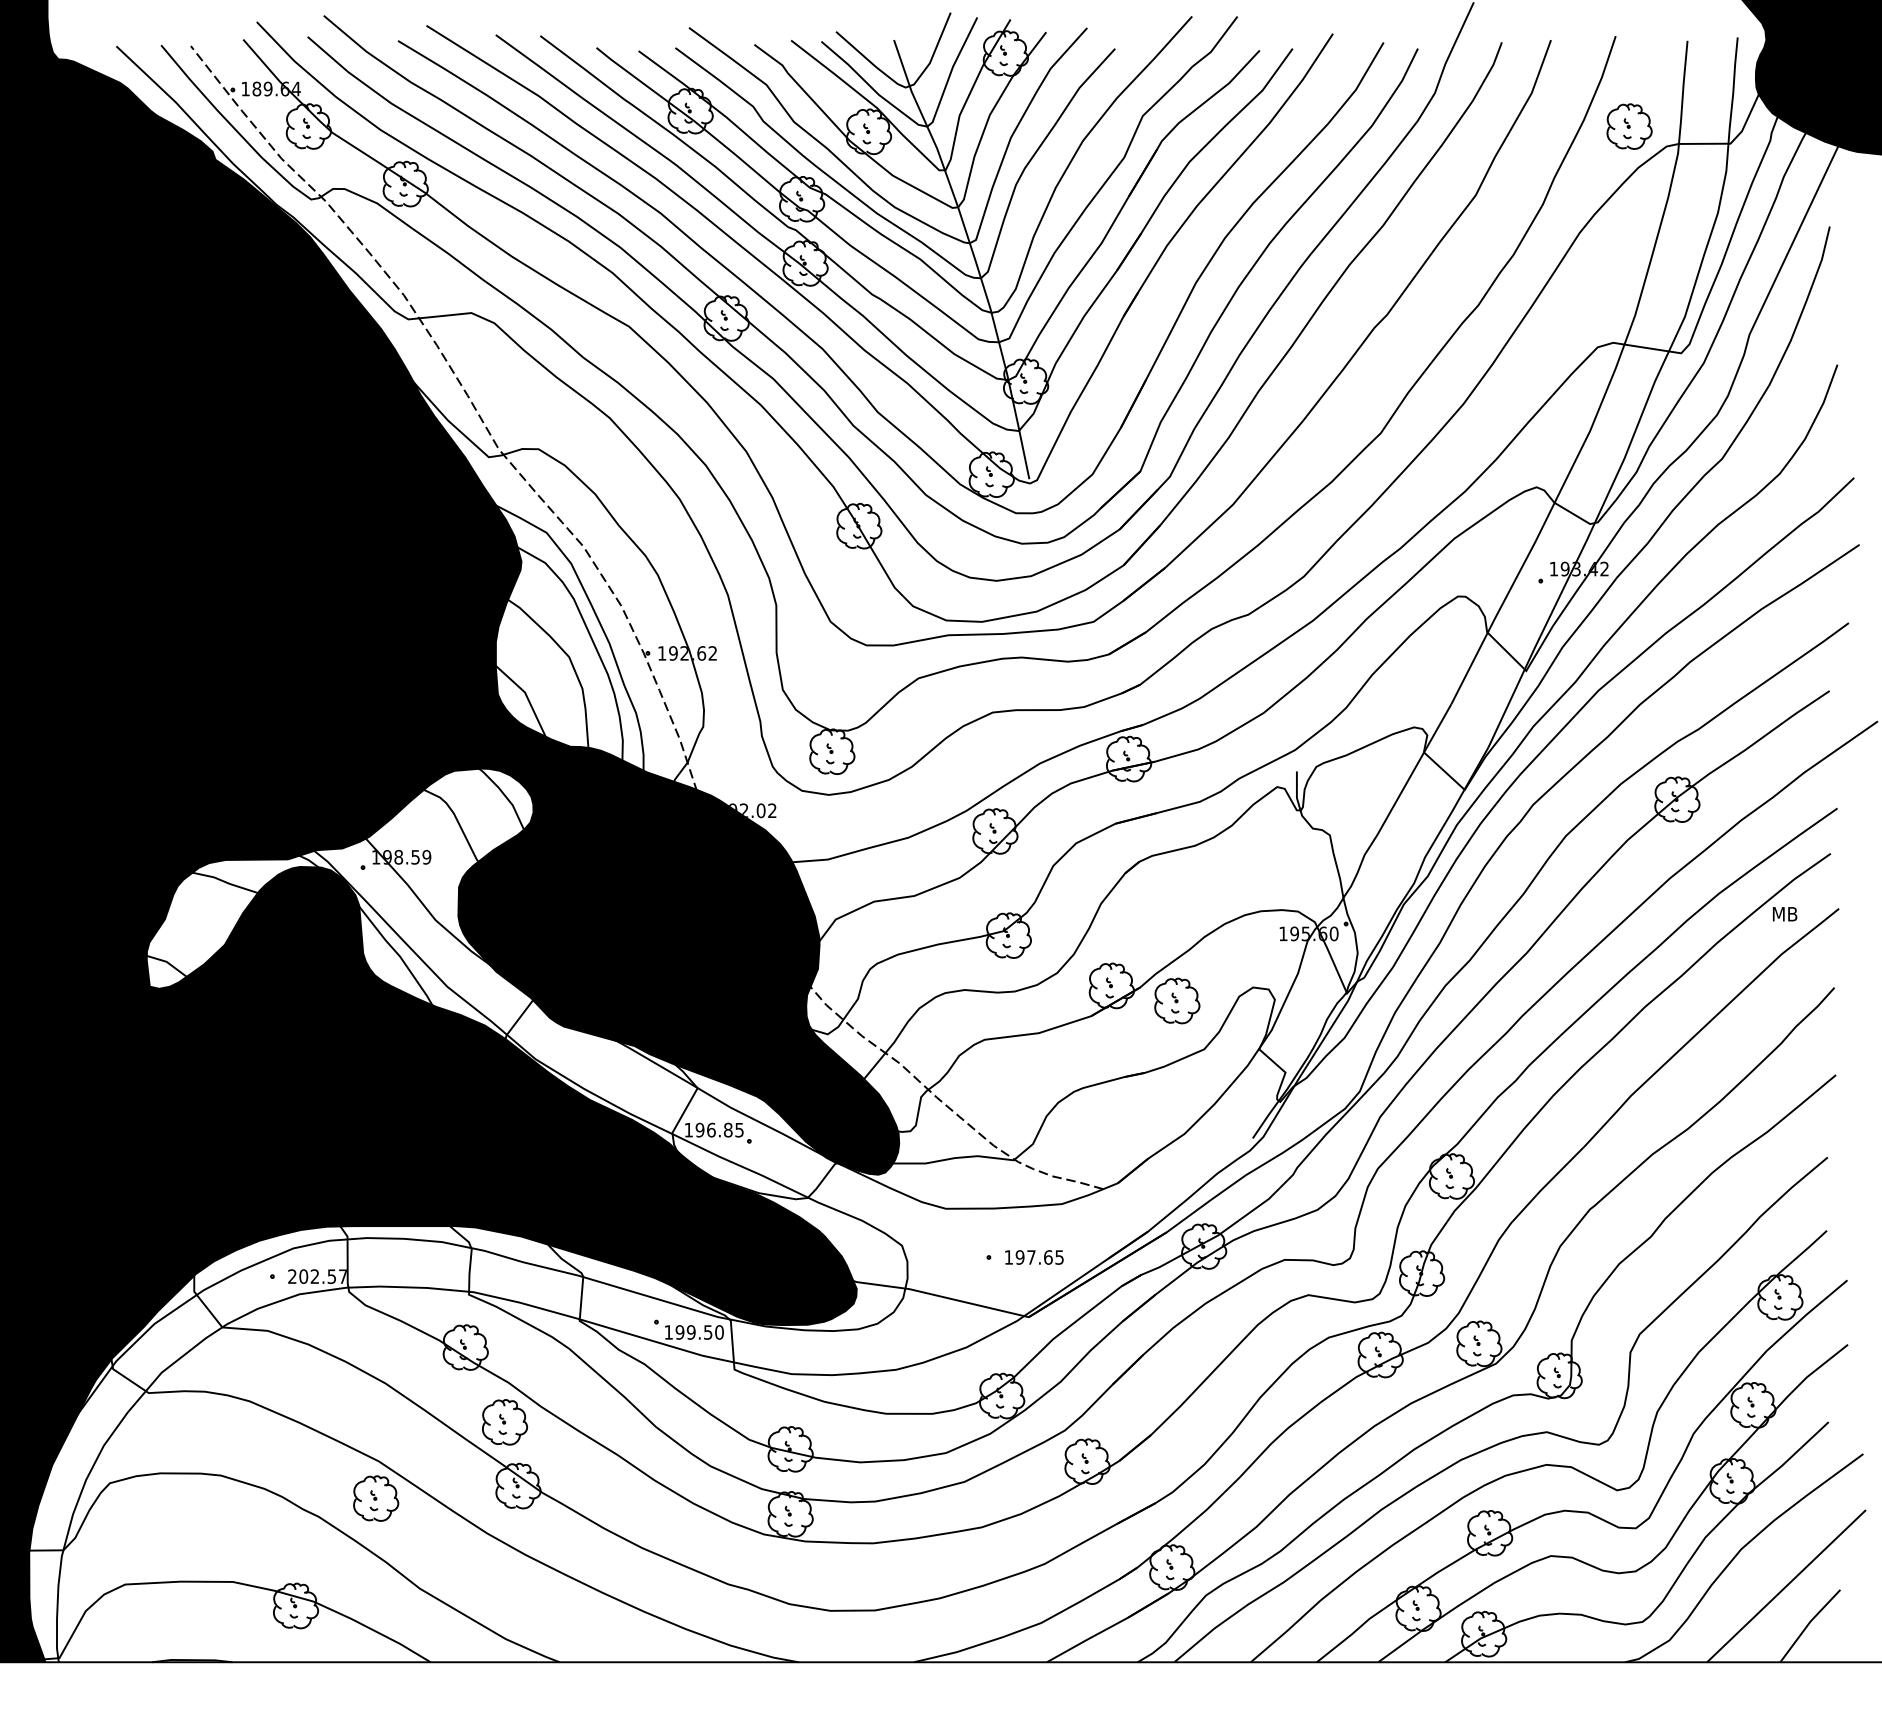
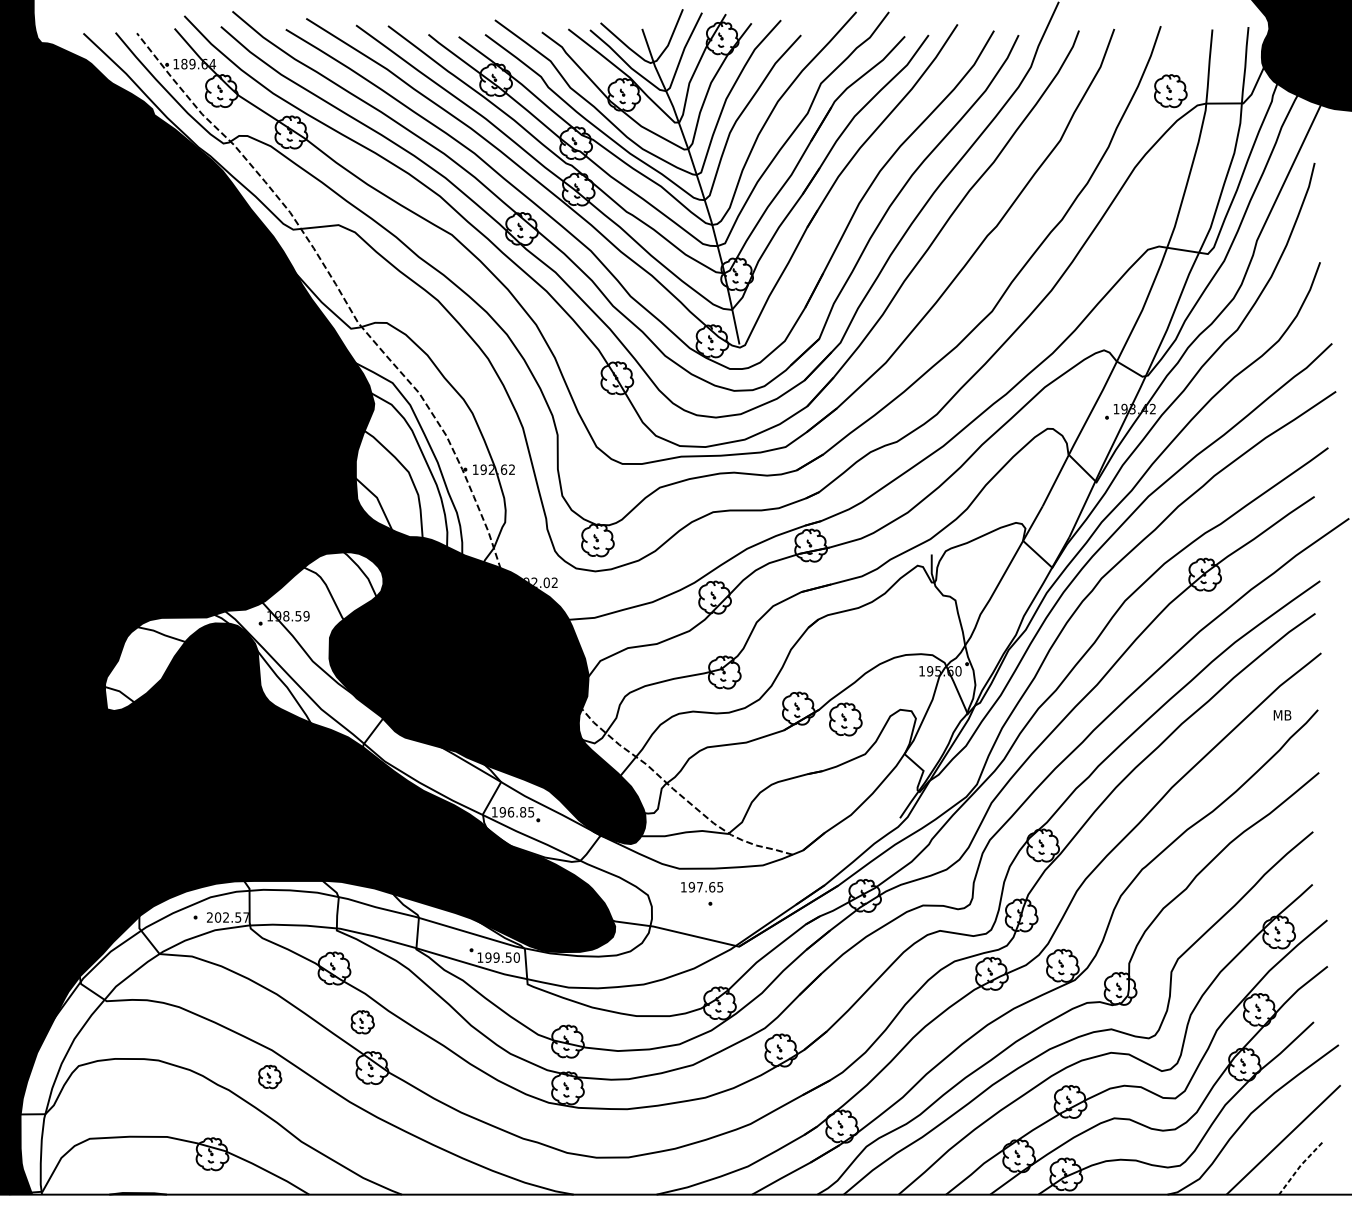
text: (1785, 914) -> (1282, 715), moved
text: (1034, 1257) -> (702, 887), moved
part: (505, 1422) -> (363, 1022), size x0.7
part: (376, 1498) -> (270, 1076), size x0.7
line: (1808, 1623) -> (1299, 1166), solid -> dashed

